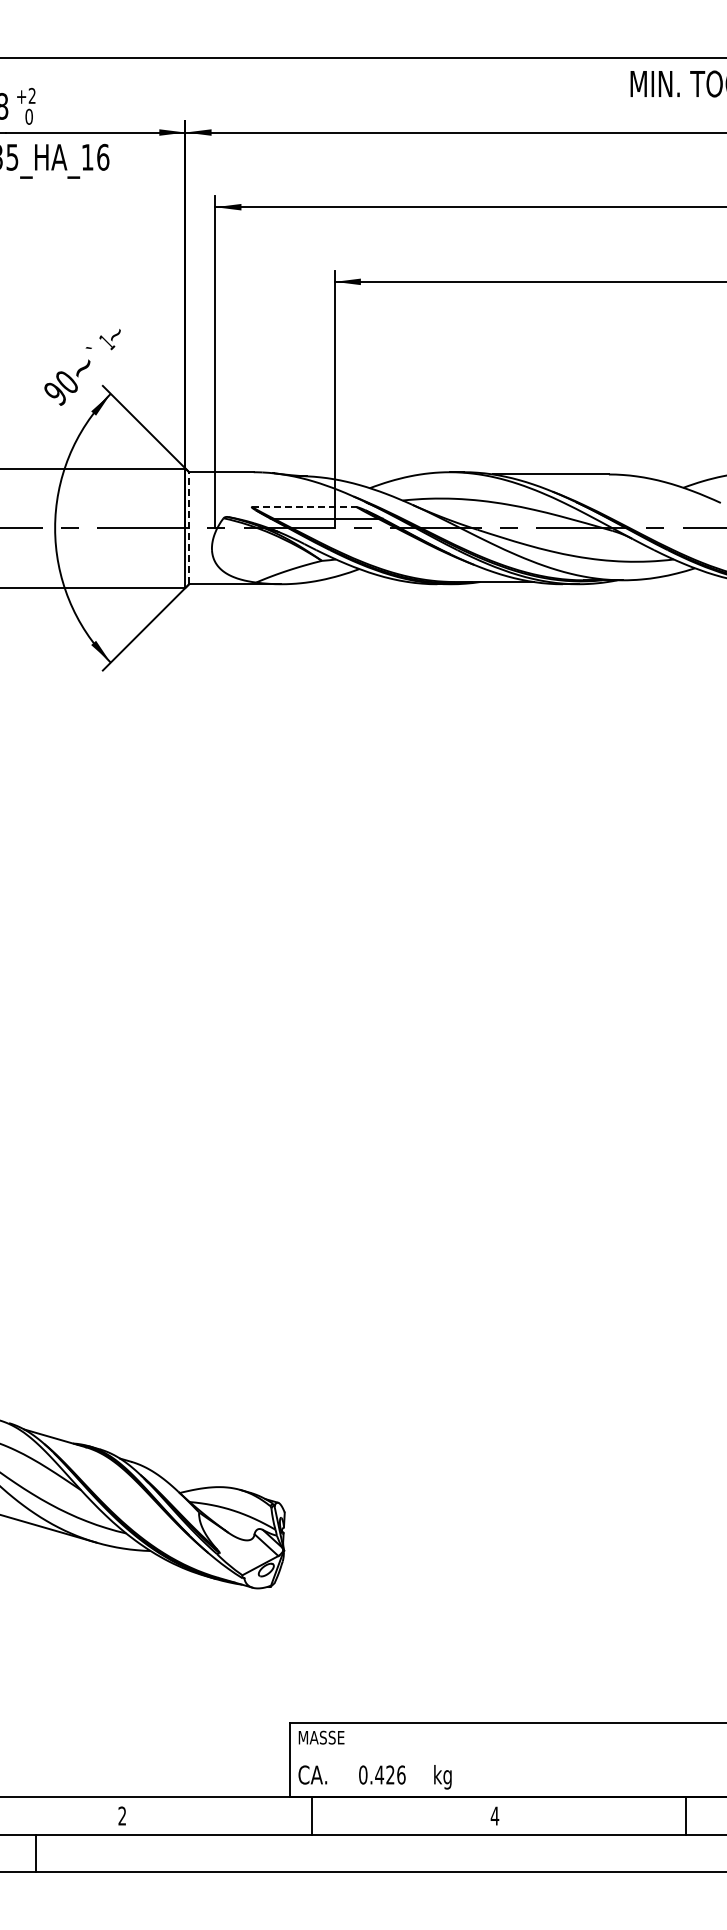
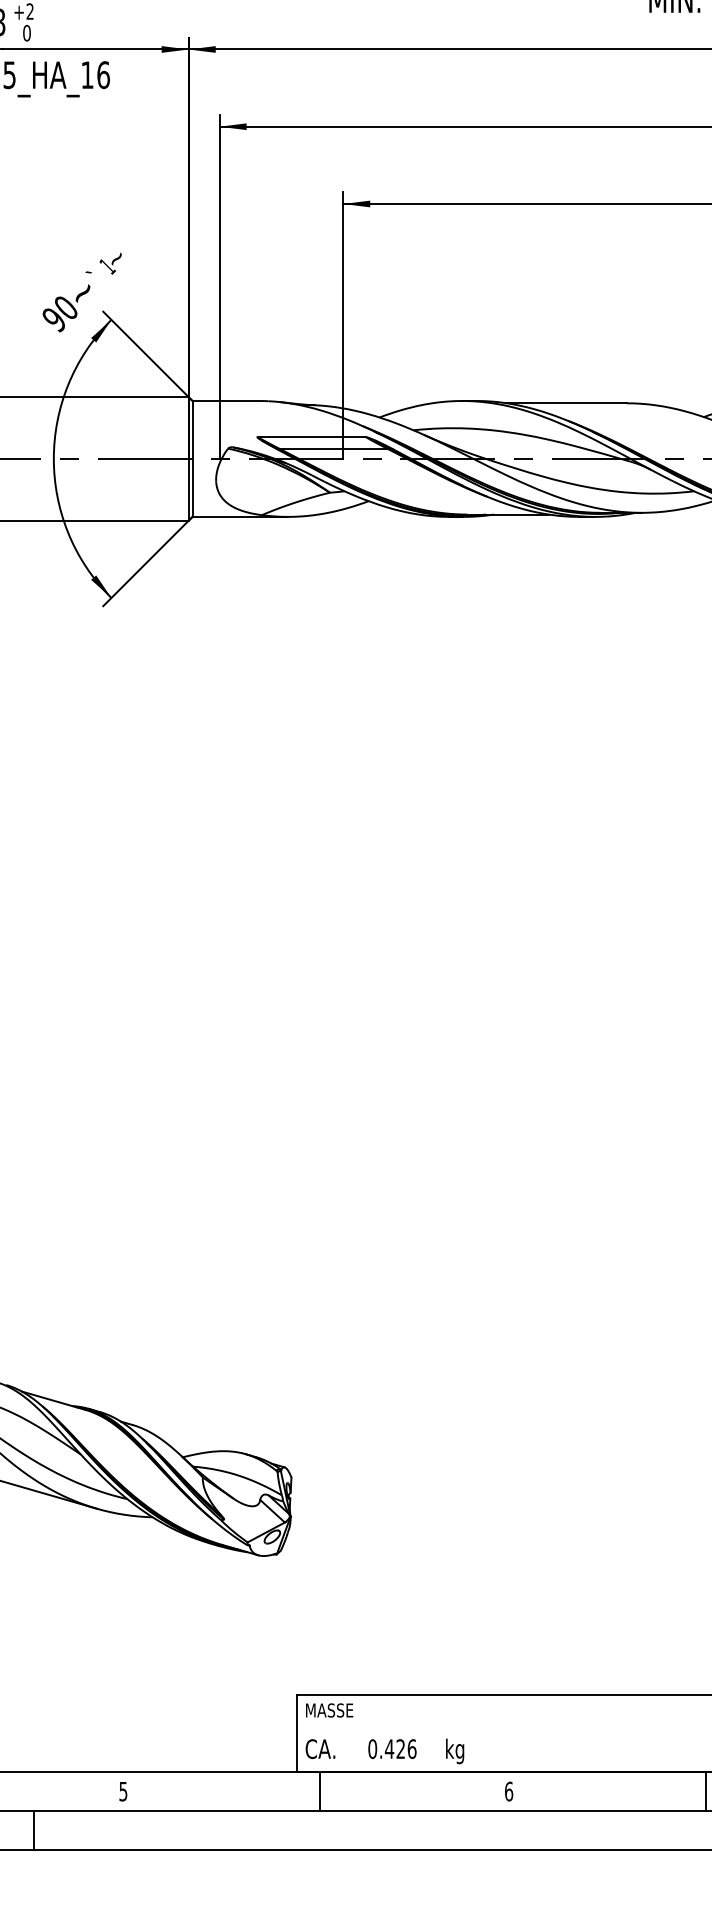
line: (304, 507) -> (311, 437), dashed -> solid
line: (189, 528) -> (192, 459), dashed -> solid
text: (122, 1815) -> (123, 1790), 2 -> 5
text: (494, 1815) -> (508, 1790), 4 -> 6

